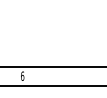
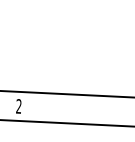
text: (22, 75) -> (18, 105), 6 -> 2

